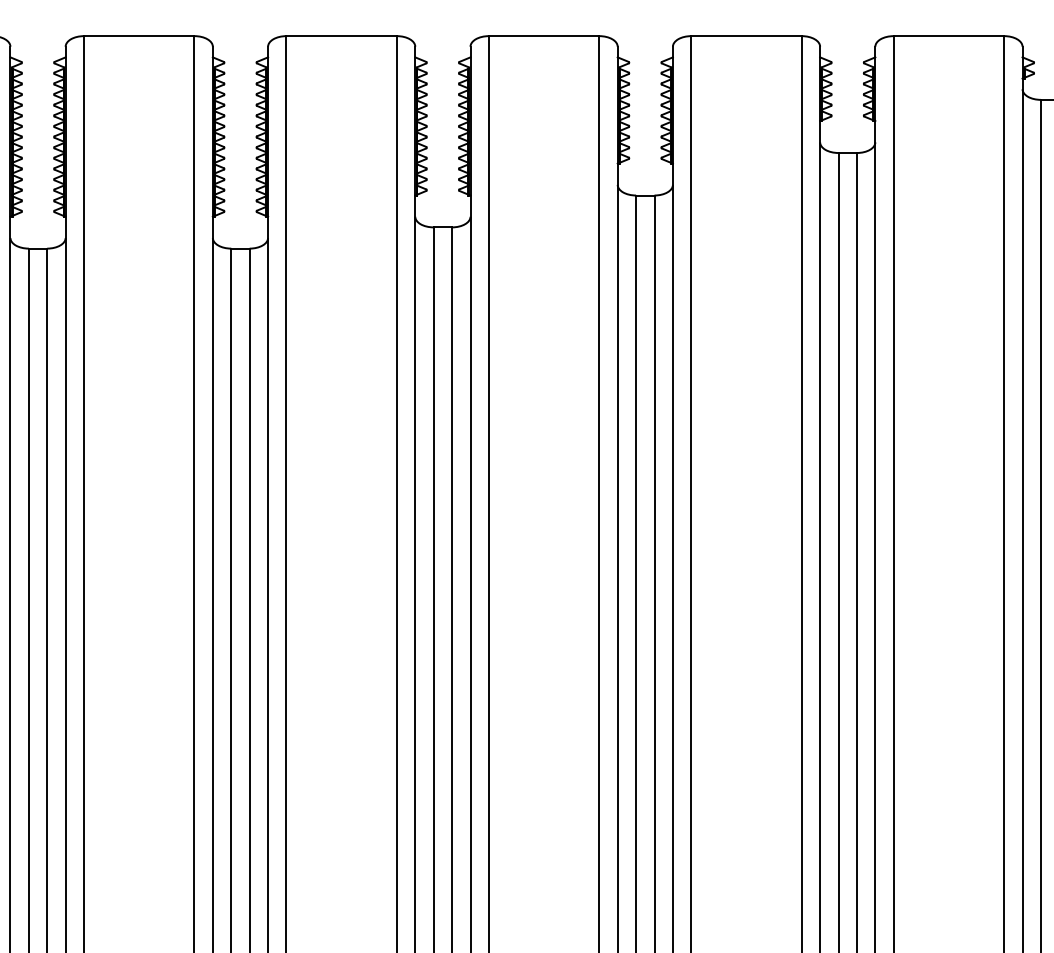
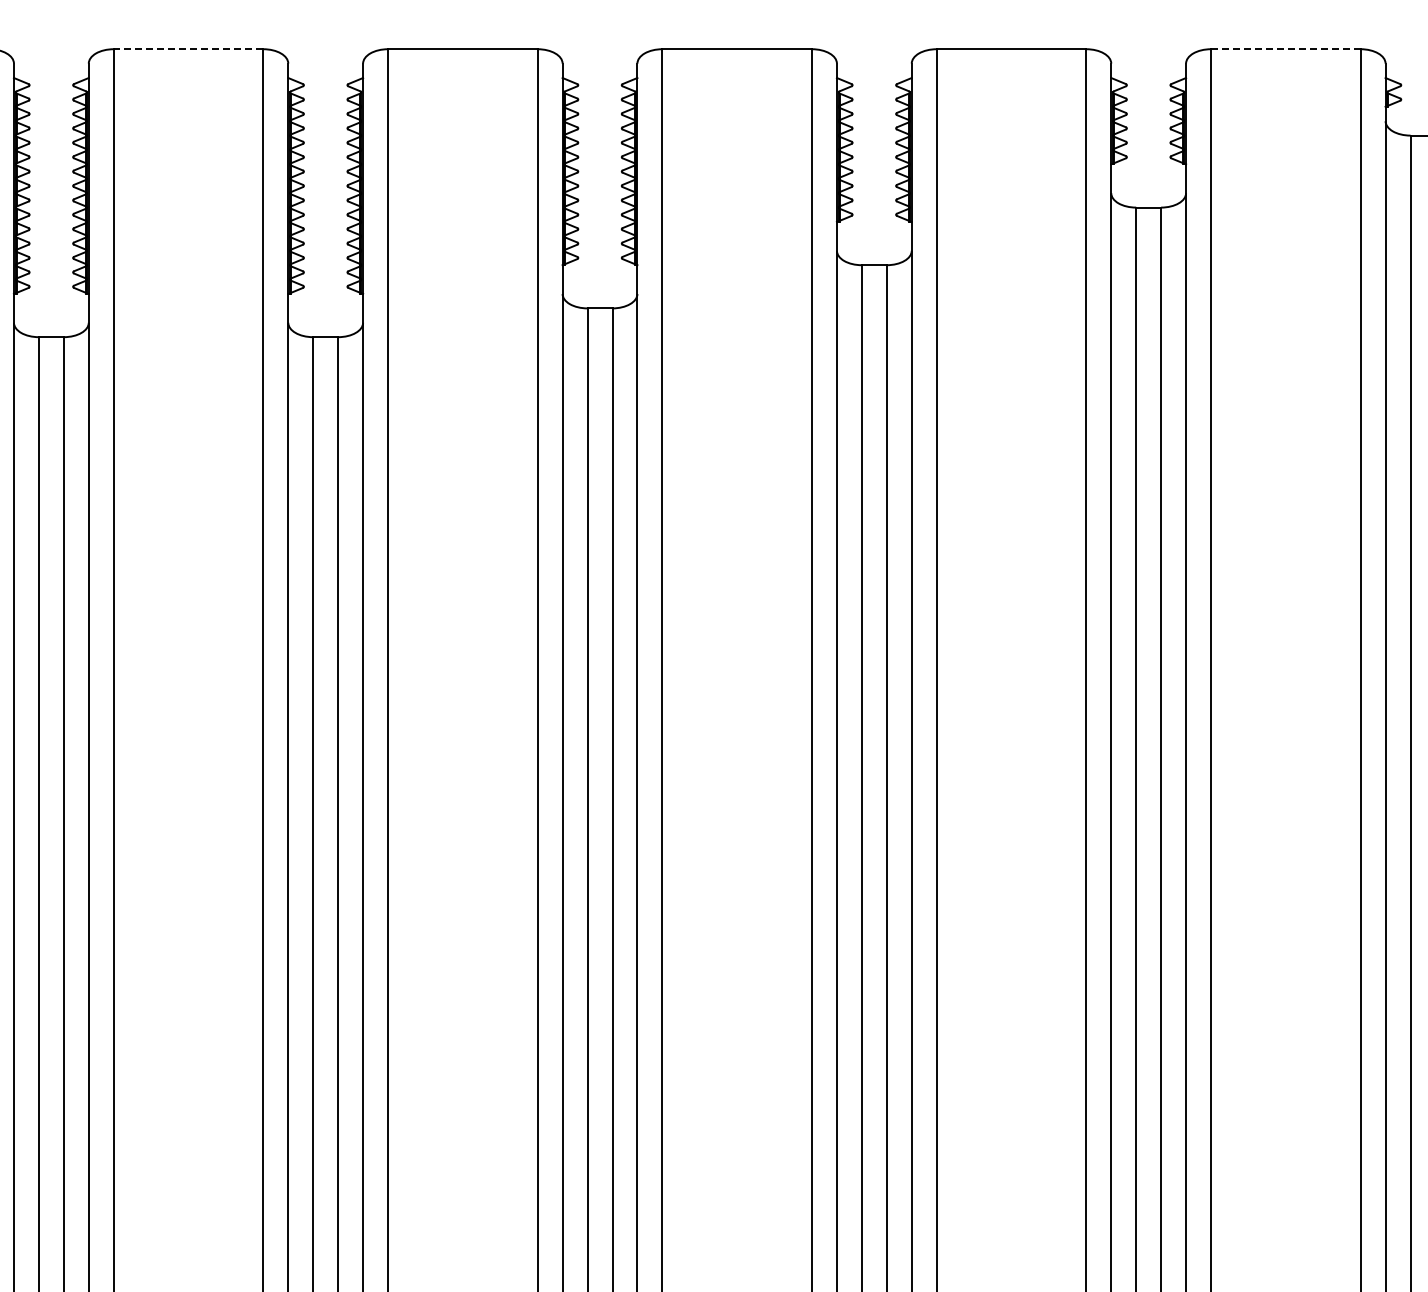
line: (139, 36) -> (188, 49), solid -> dashed
line: (948, 36) -> (1285, 49), solid -> dashed

